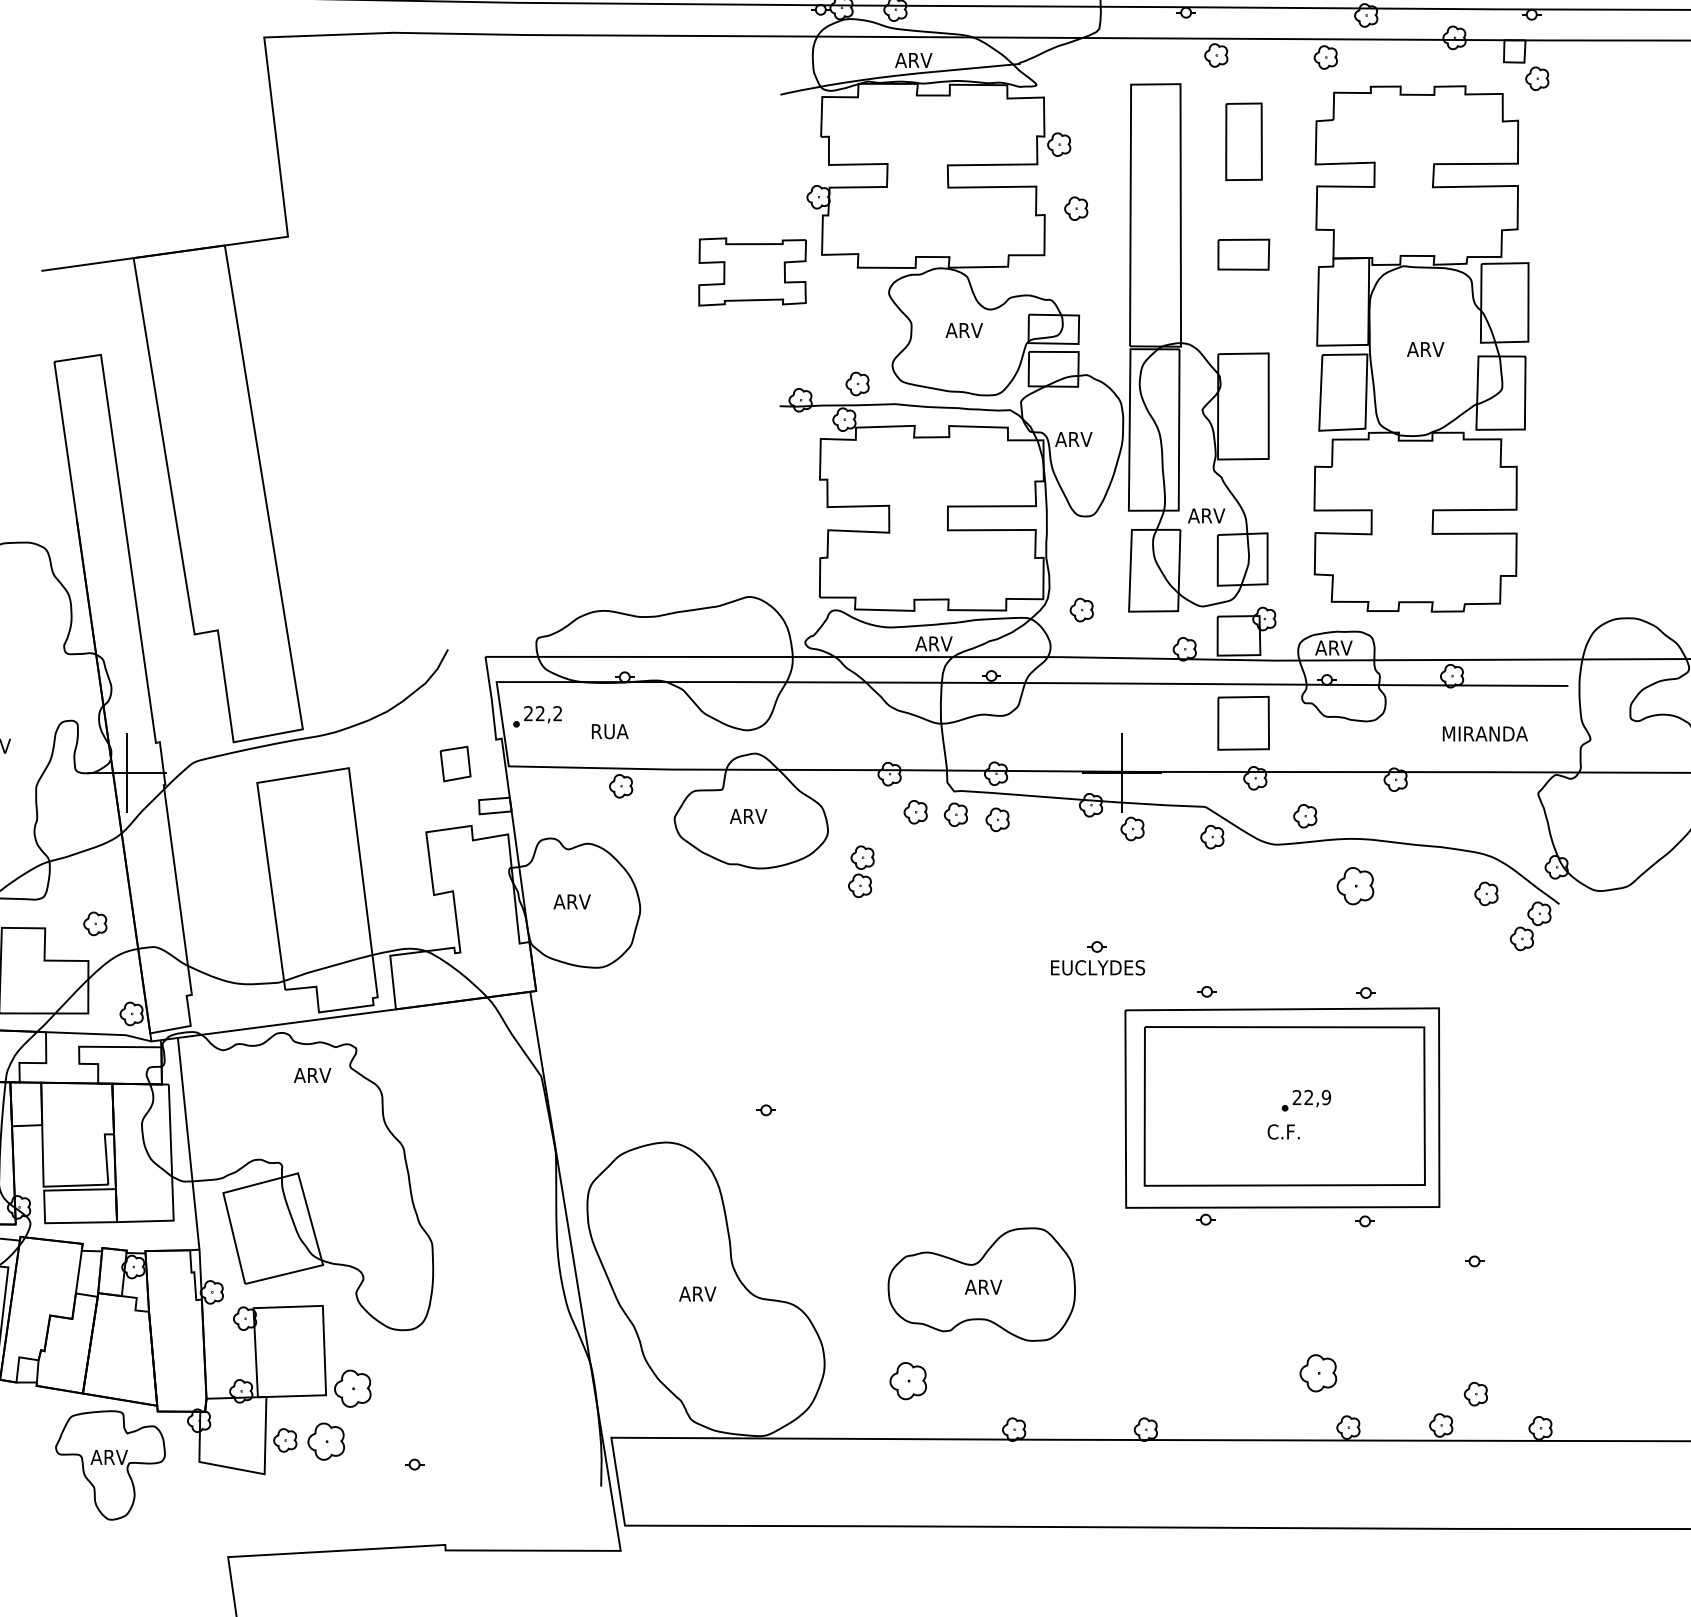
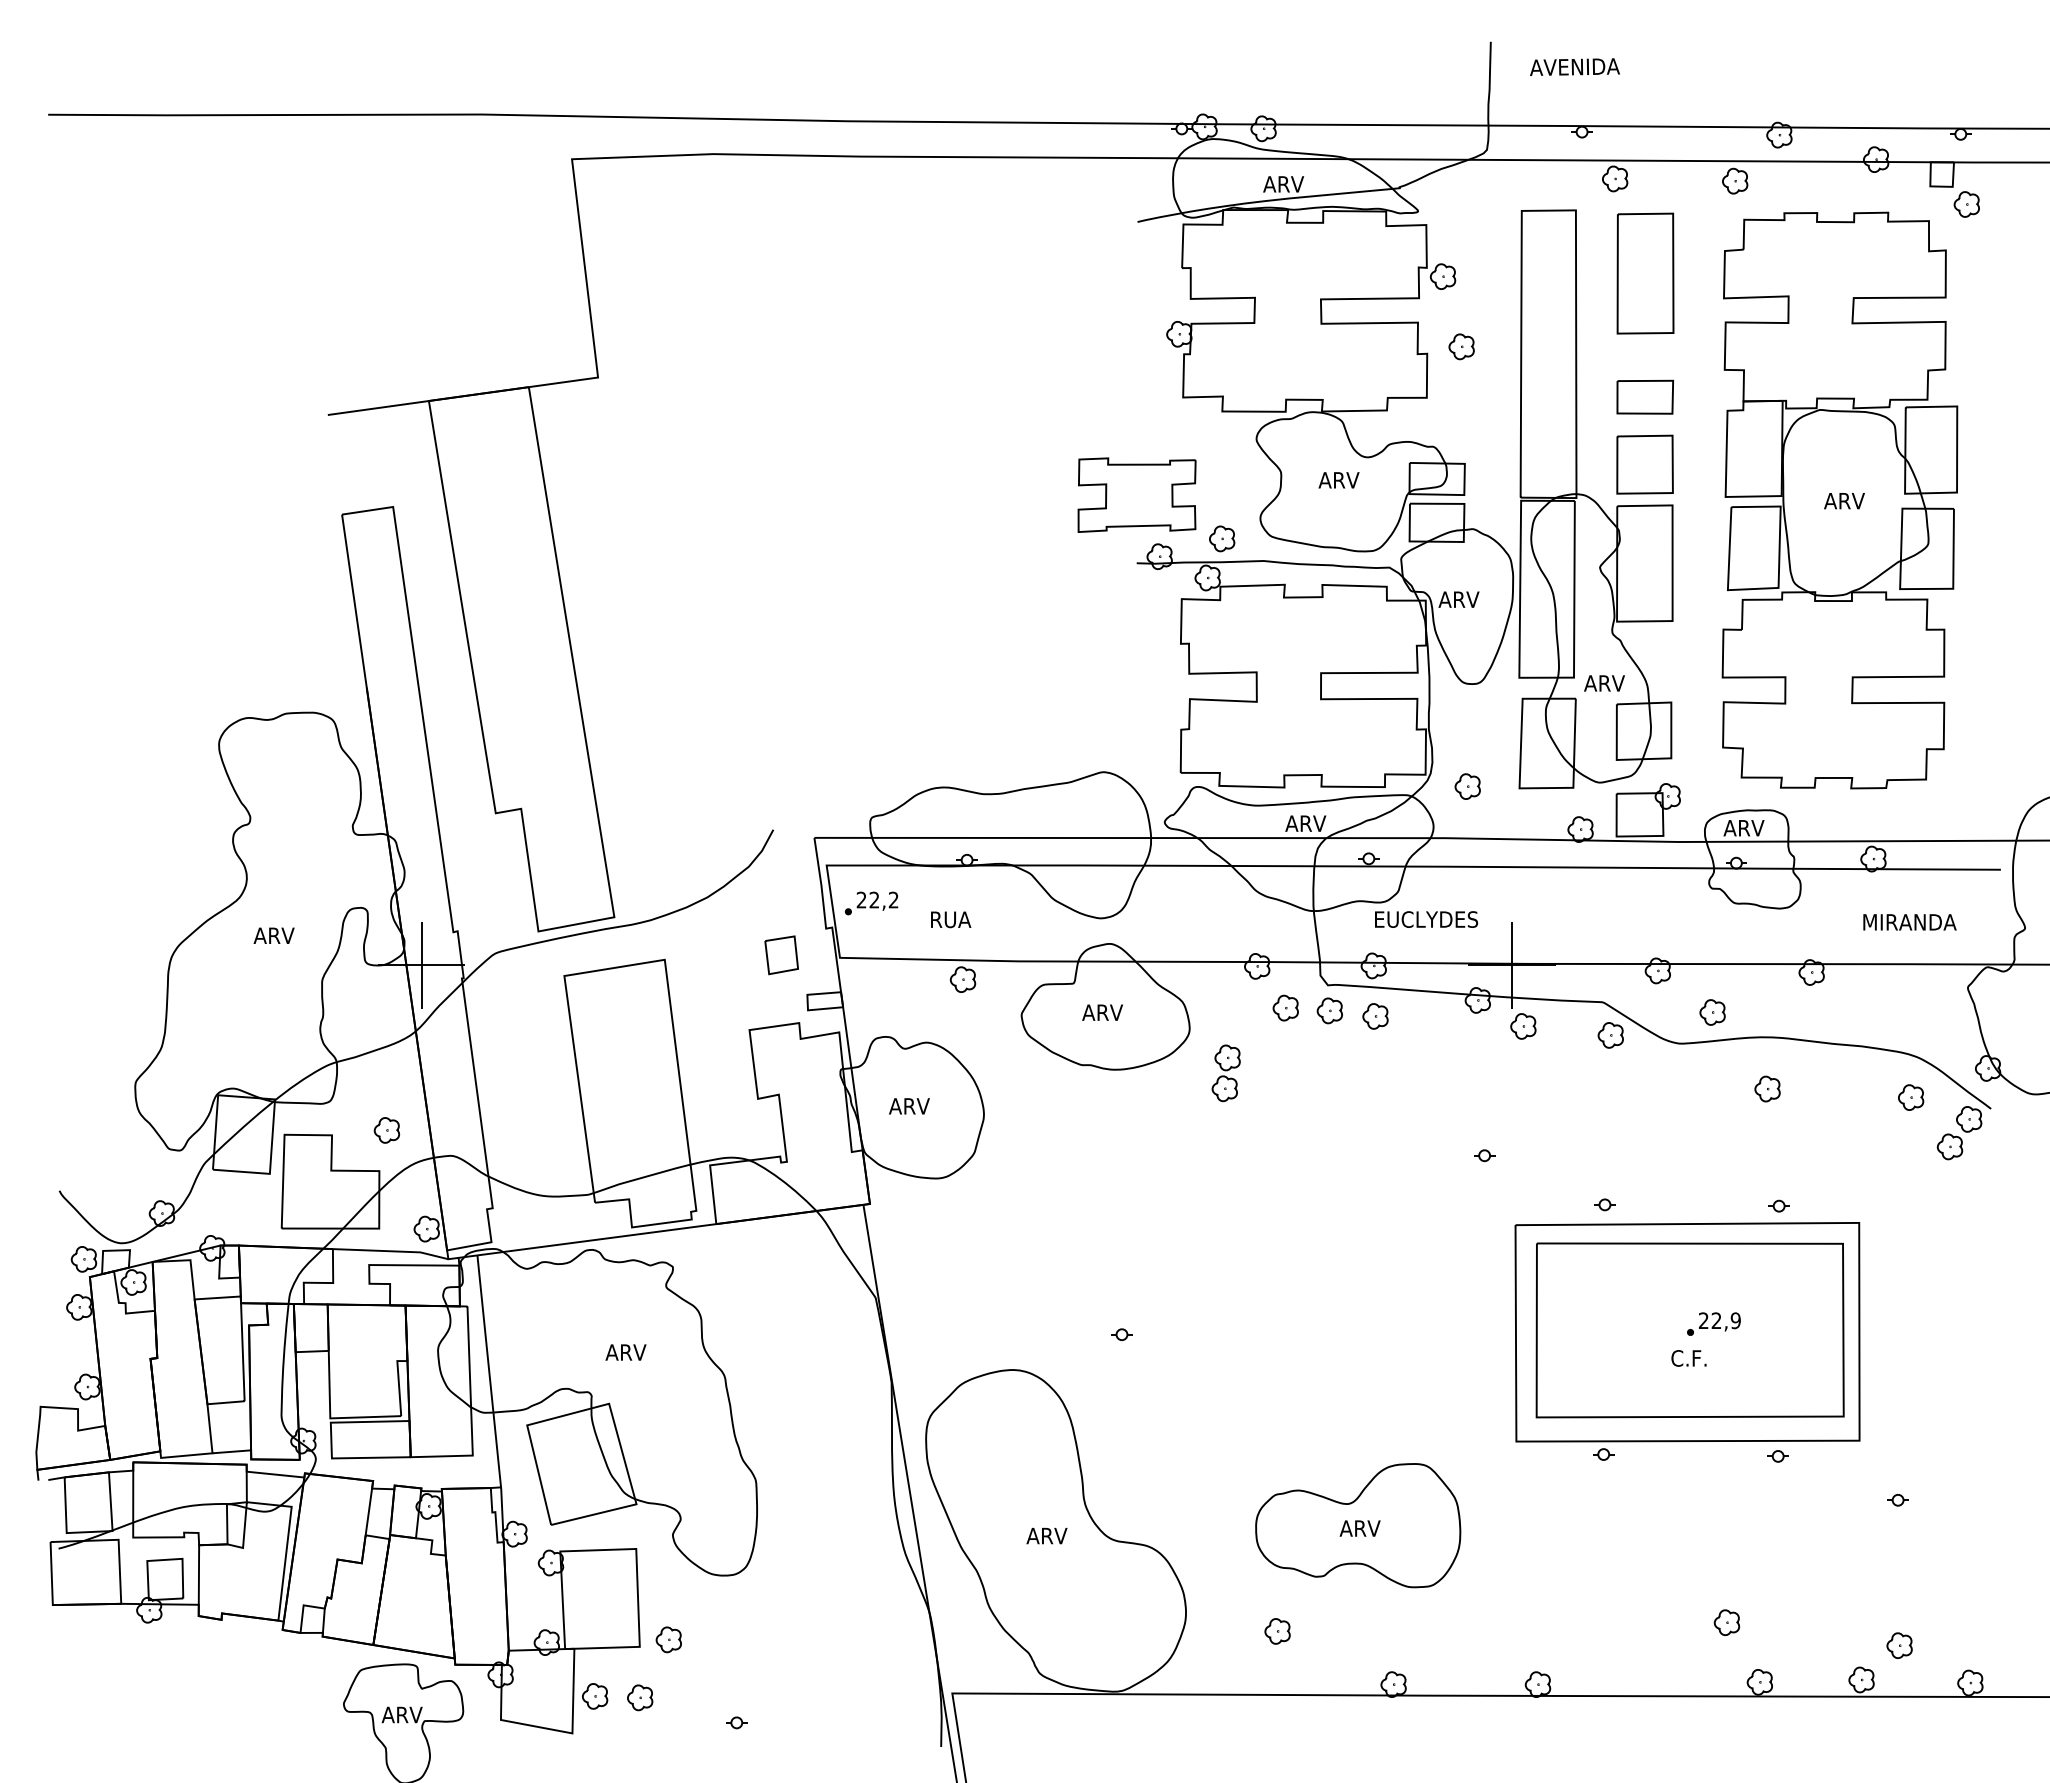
part: (1244, 141) -> (1645, 273), size x1.43
part: (752, 271) -> (1136, 494), moved
part: (1243, 723) -> (1644, 464), moved
part: (1355, 885) -> (1767, 1088), size x0.62
text: (1097, 967) -> (1426, 919), moved
text: (312, 1075) -> (625, 1352), moved
part: (1317, 1372) -> (1726, 1622), size x0.62
part: (908, 1381) -> (1277, 1631), size x0.62
part: (352, 1388) -> (668, 1639), size x0.62
part: (326, 1441) -> (640, 1697), size x0.62

